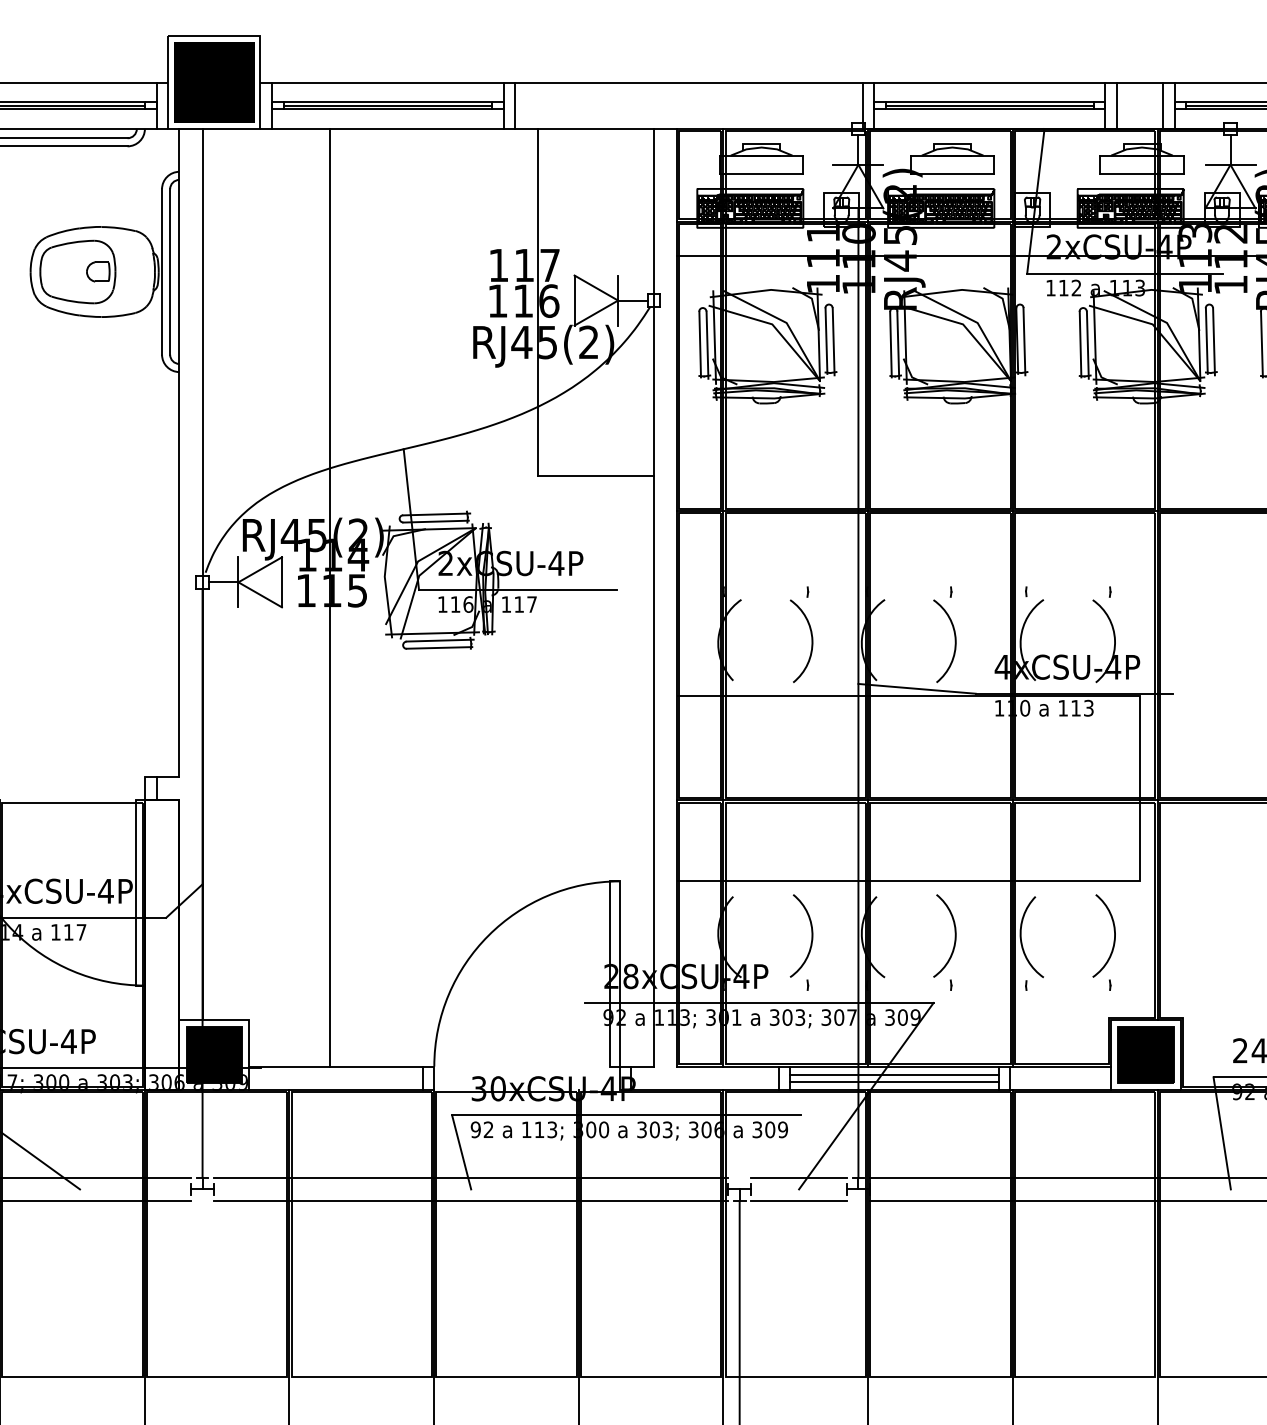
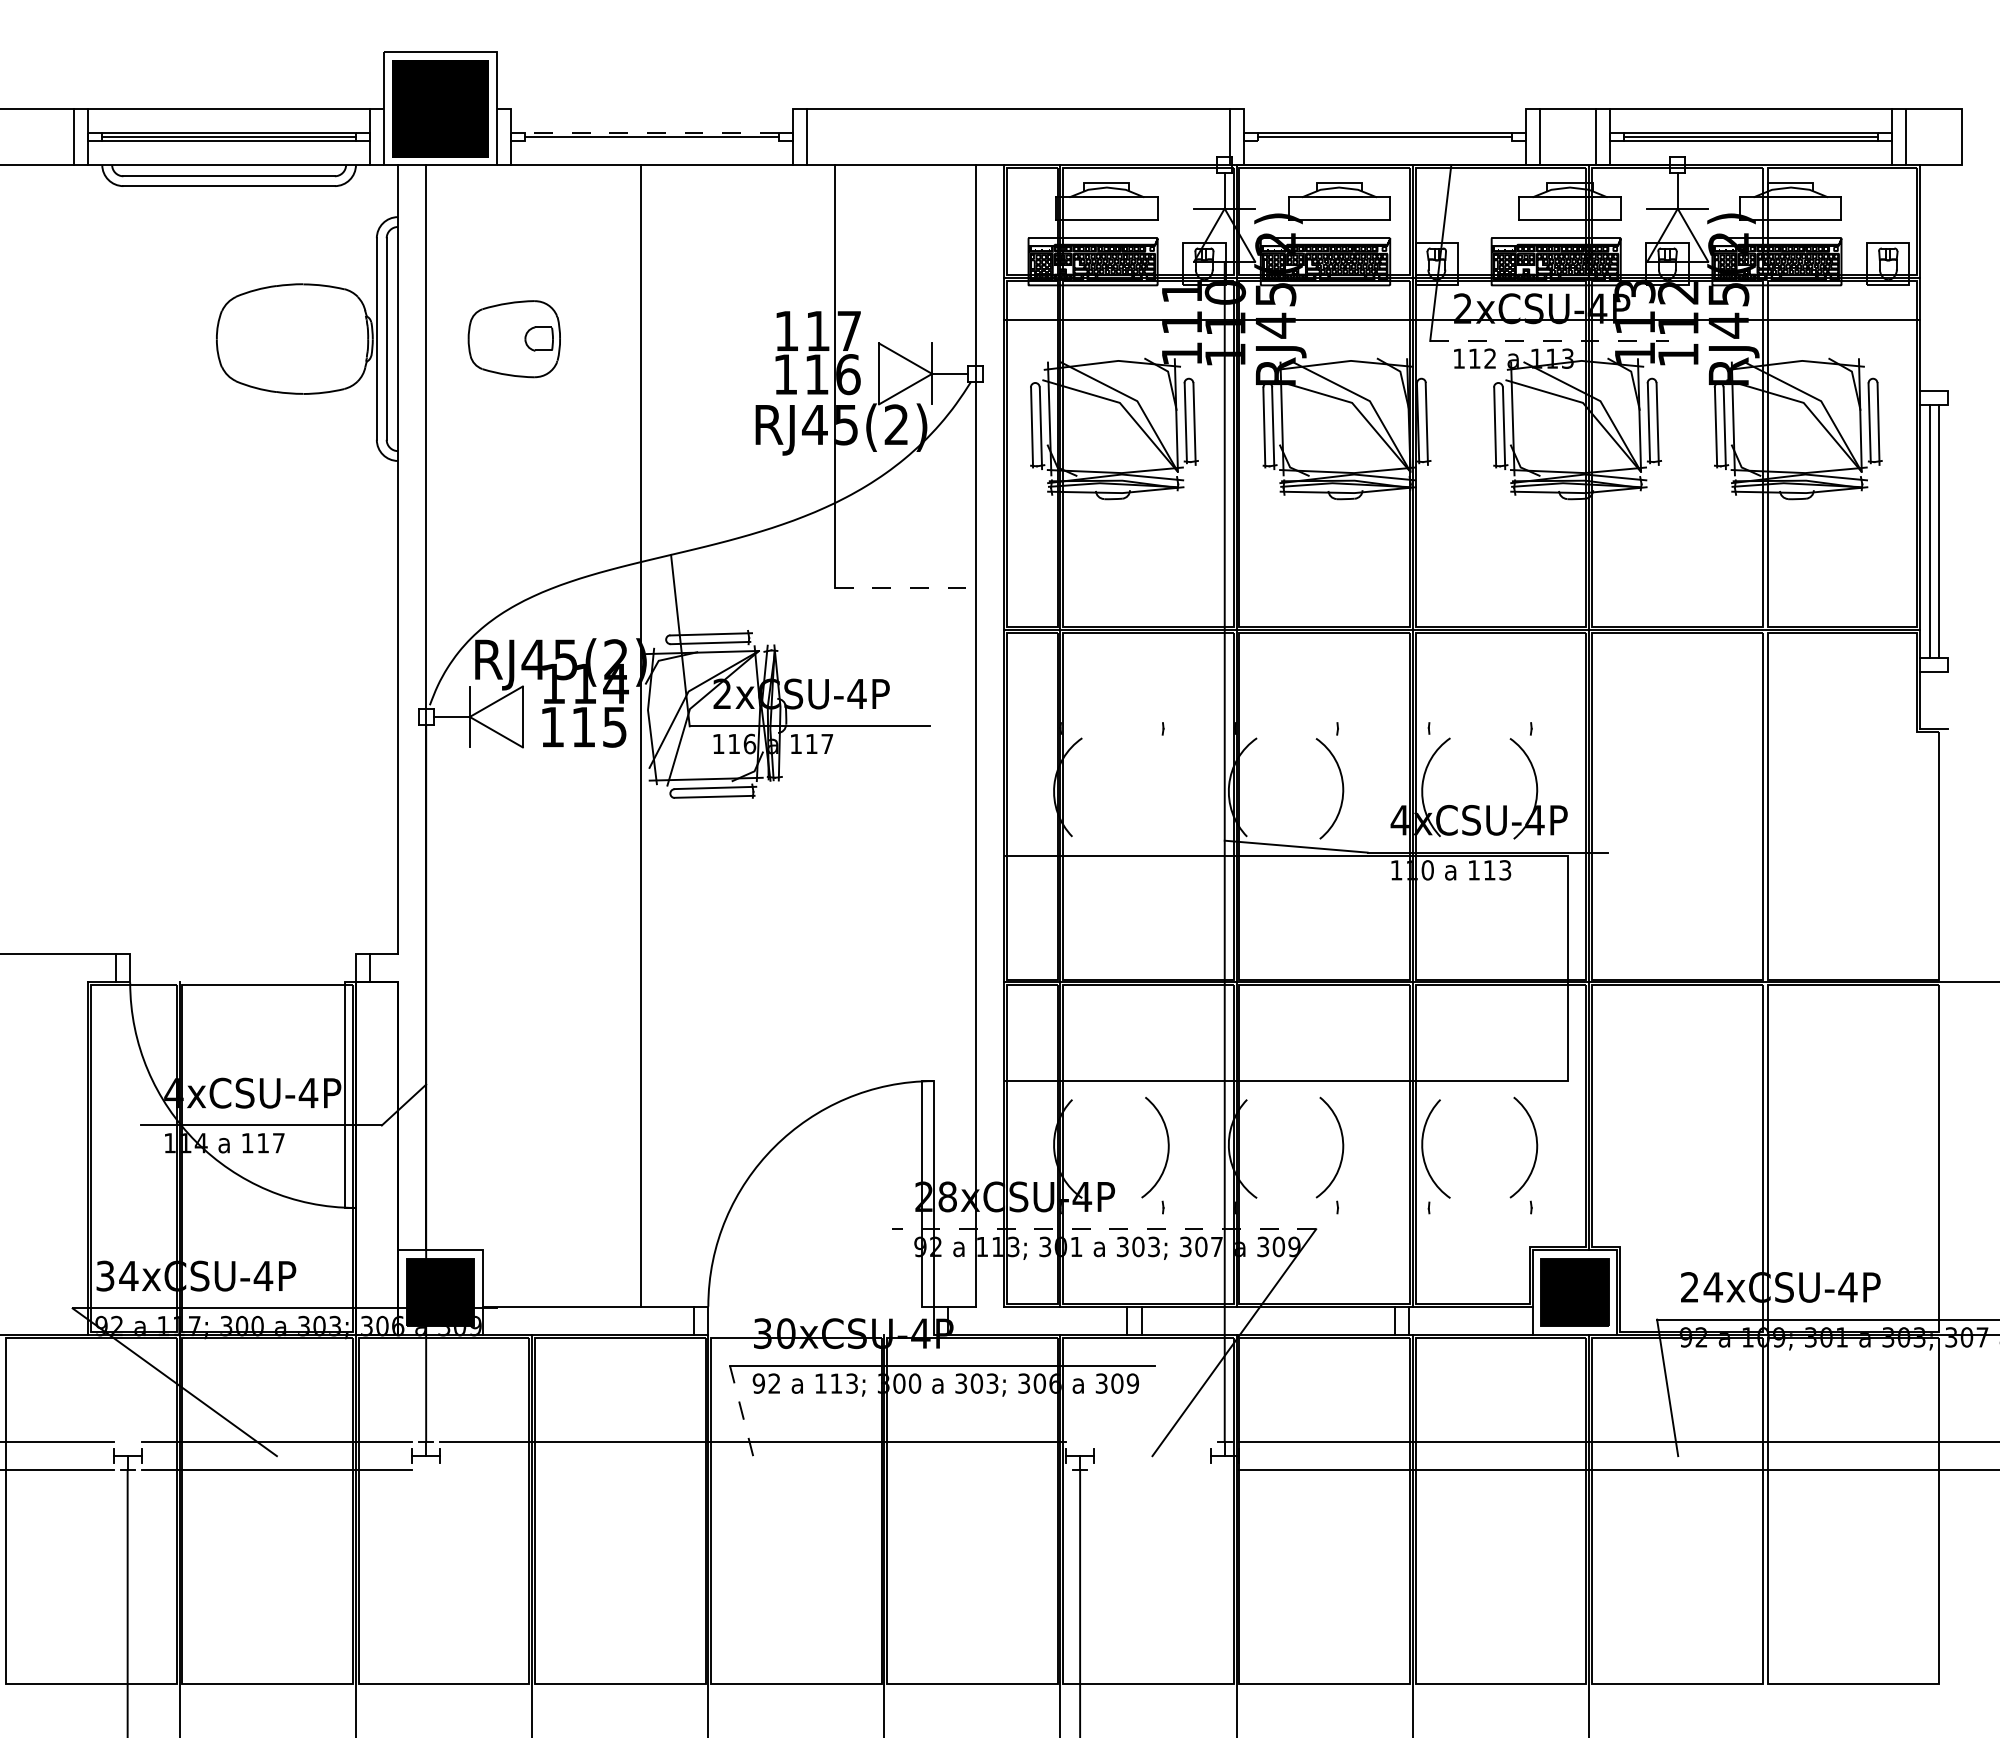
line: (387, 82) -> (651, 108), removed
line: (989, 82) -> (1384, 108), removed
line: (387, 102) -> (651, 132), solid -> dashed
line: (387, 109) -> (651, 141), removed
line: (989, 109) -> (1384, 141), removed
part: (77, 272) -> (513, 339), moved
line: (1125, 273) -> (1549, 341), solid -> dashed
line: (596, 475) -> (905, 587), solid -> dashed
line: (330, 597) -> (641, 735), moved
arc: (811, 641) -> (1167, 788), removed
line: (758, 1003) -> (1103, 1229), solid -> dashed
line: (894, 1074) -> (1268, 1316), removed
line: (894, 1081) -> (1268, 1324), removed
line: (461, 1152) -> (741, 1411), solid -> dashed
line: (799, 1178) -> (1152, 1442), removed
line: (471, 1201) -> (753, 1470), removed
line: (799, 1201) -> (1152, 1470), removed

